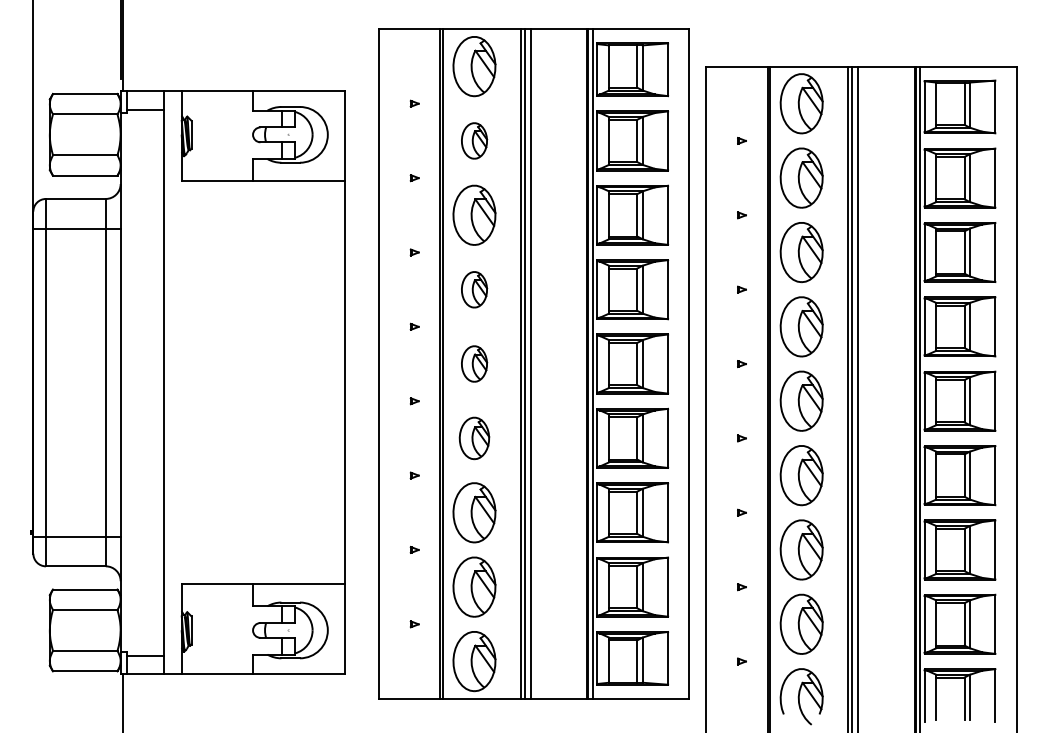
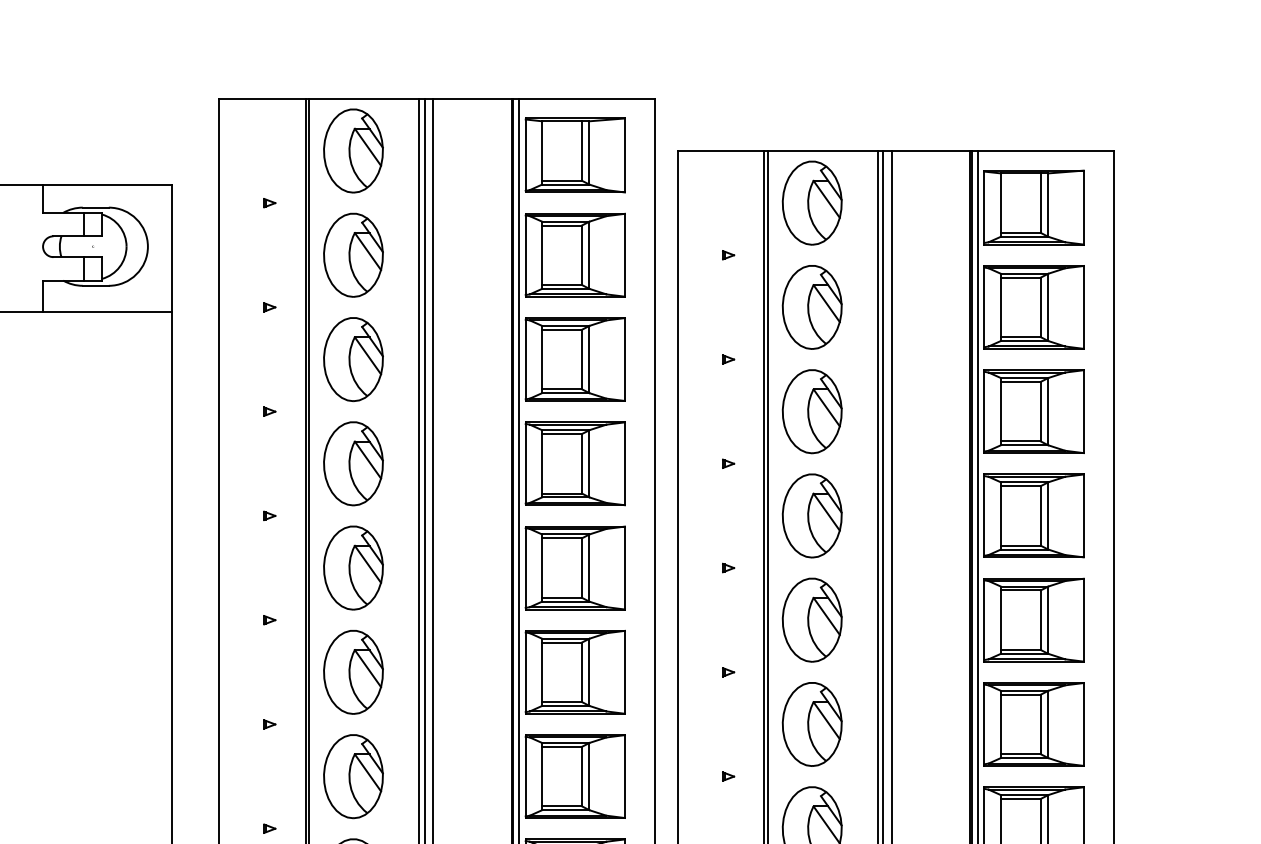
part: (474, 140) -> (353, 254), size x1.67
part: (474, 289) -> (353, 463), size x1.67
part: (474, 363) -> (353, 567), size x1.67
part: (474, 438) -> (353, 672), size x1.43

